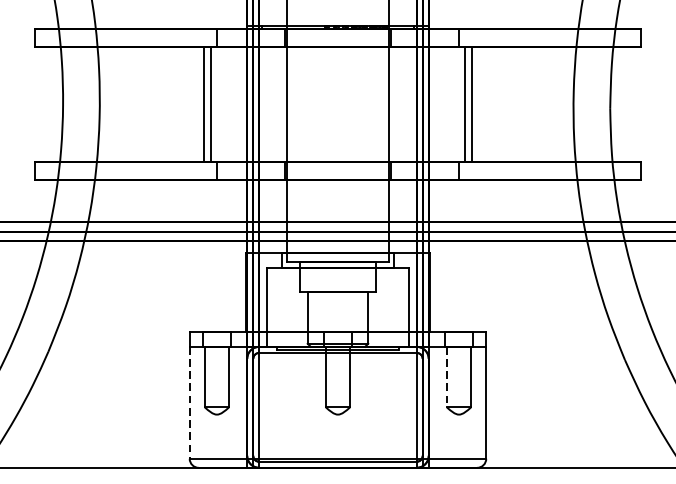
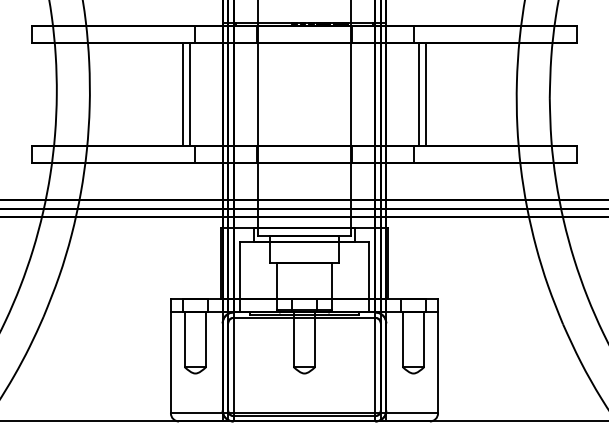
line: (446, 377) -> (402, 340), dashed -> solid
line: (189, 403) -> (170, 363), dashed -> solid

